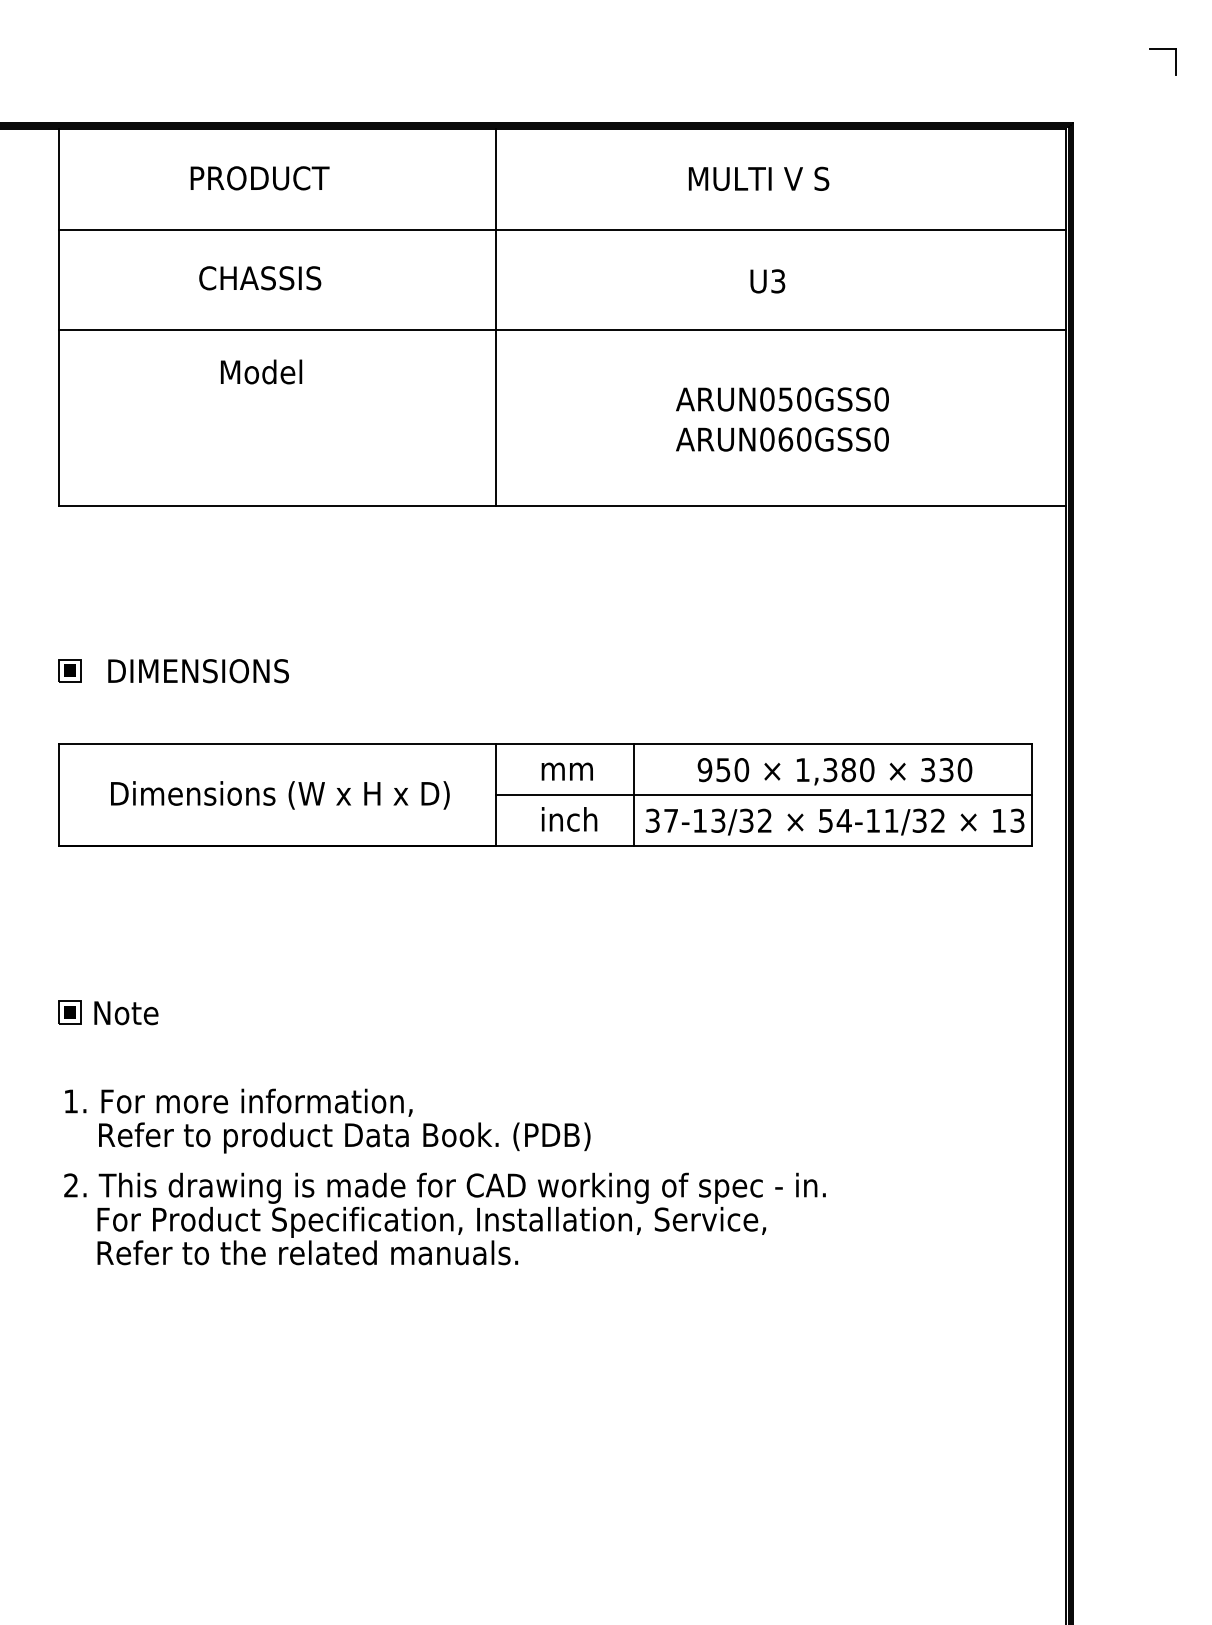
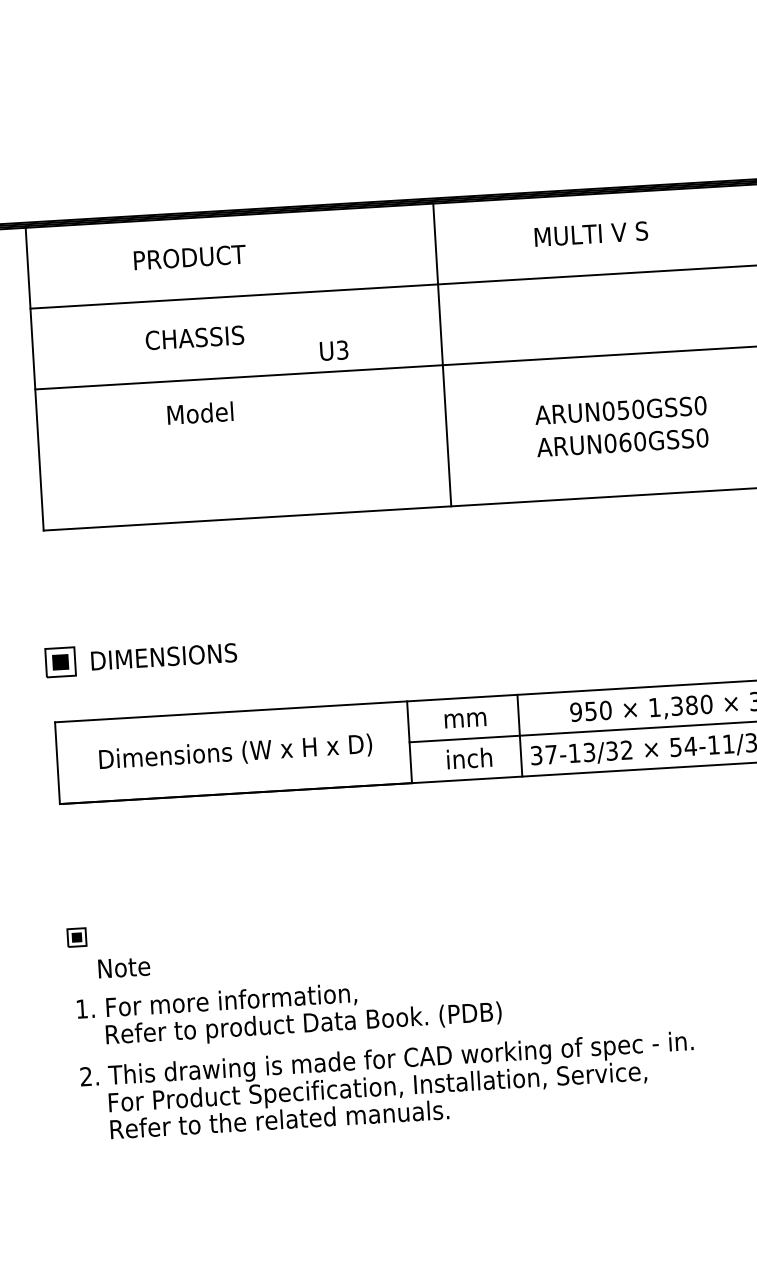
text: (767, 281) -> (333, 350), moved
line: (496, 317) -> (442, 354), moved
part: (69, 670) -> (60, 662), size x1.6
text: (126, 1013) -> (124, 967), moved

